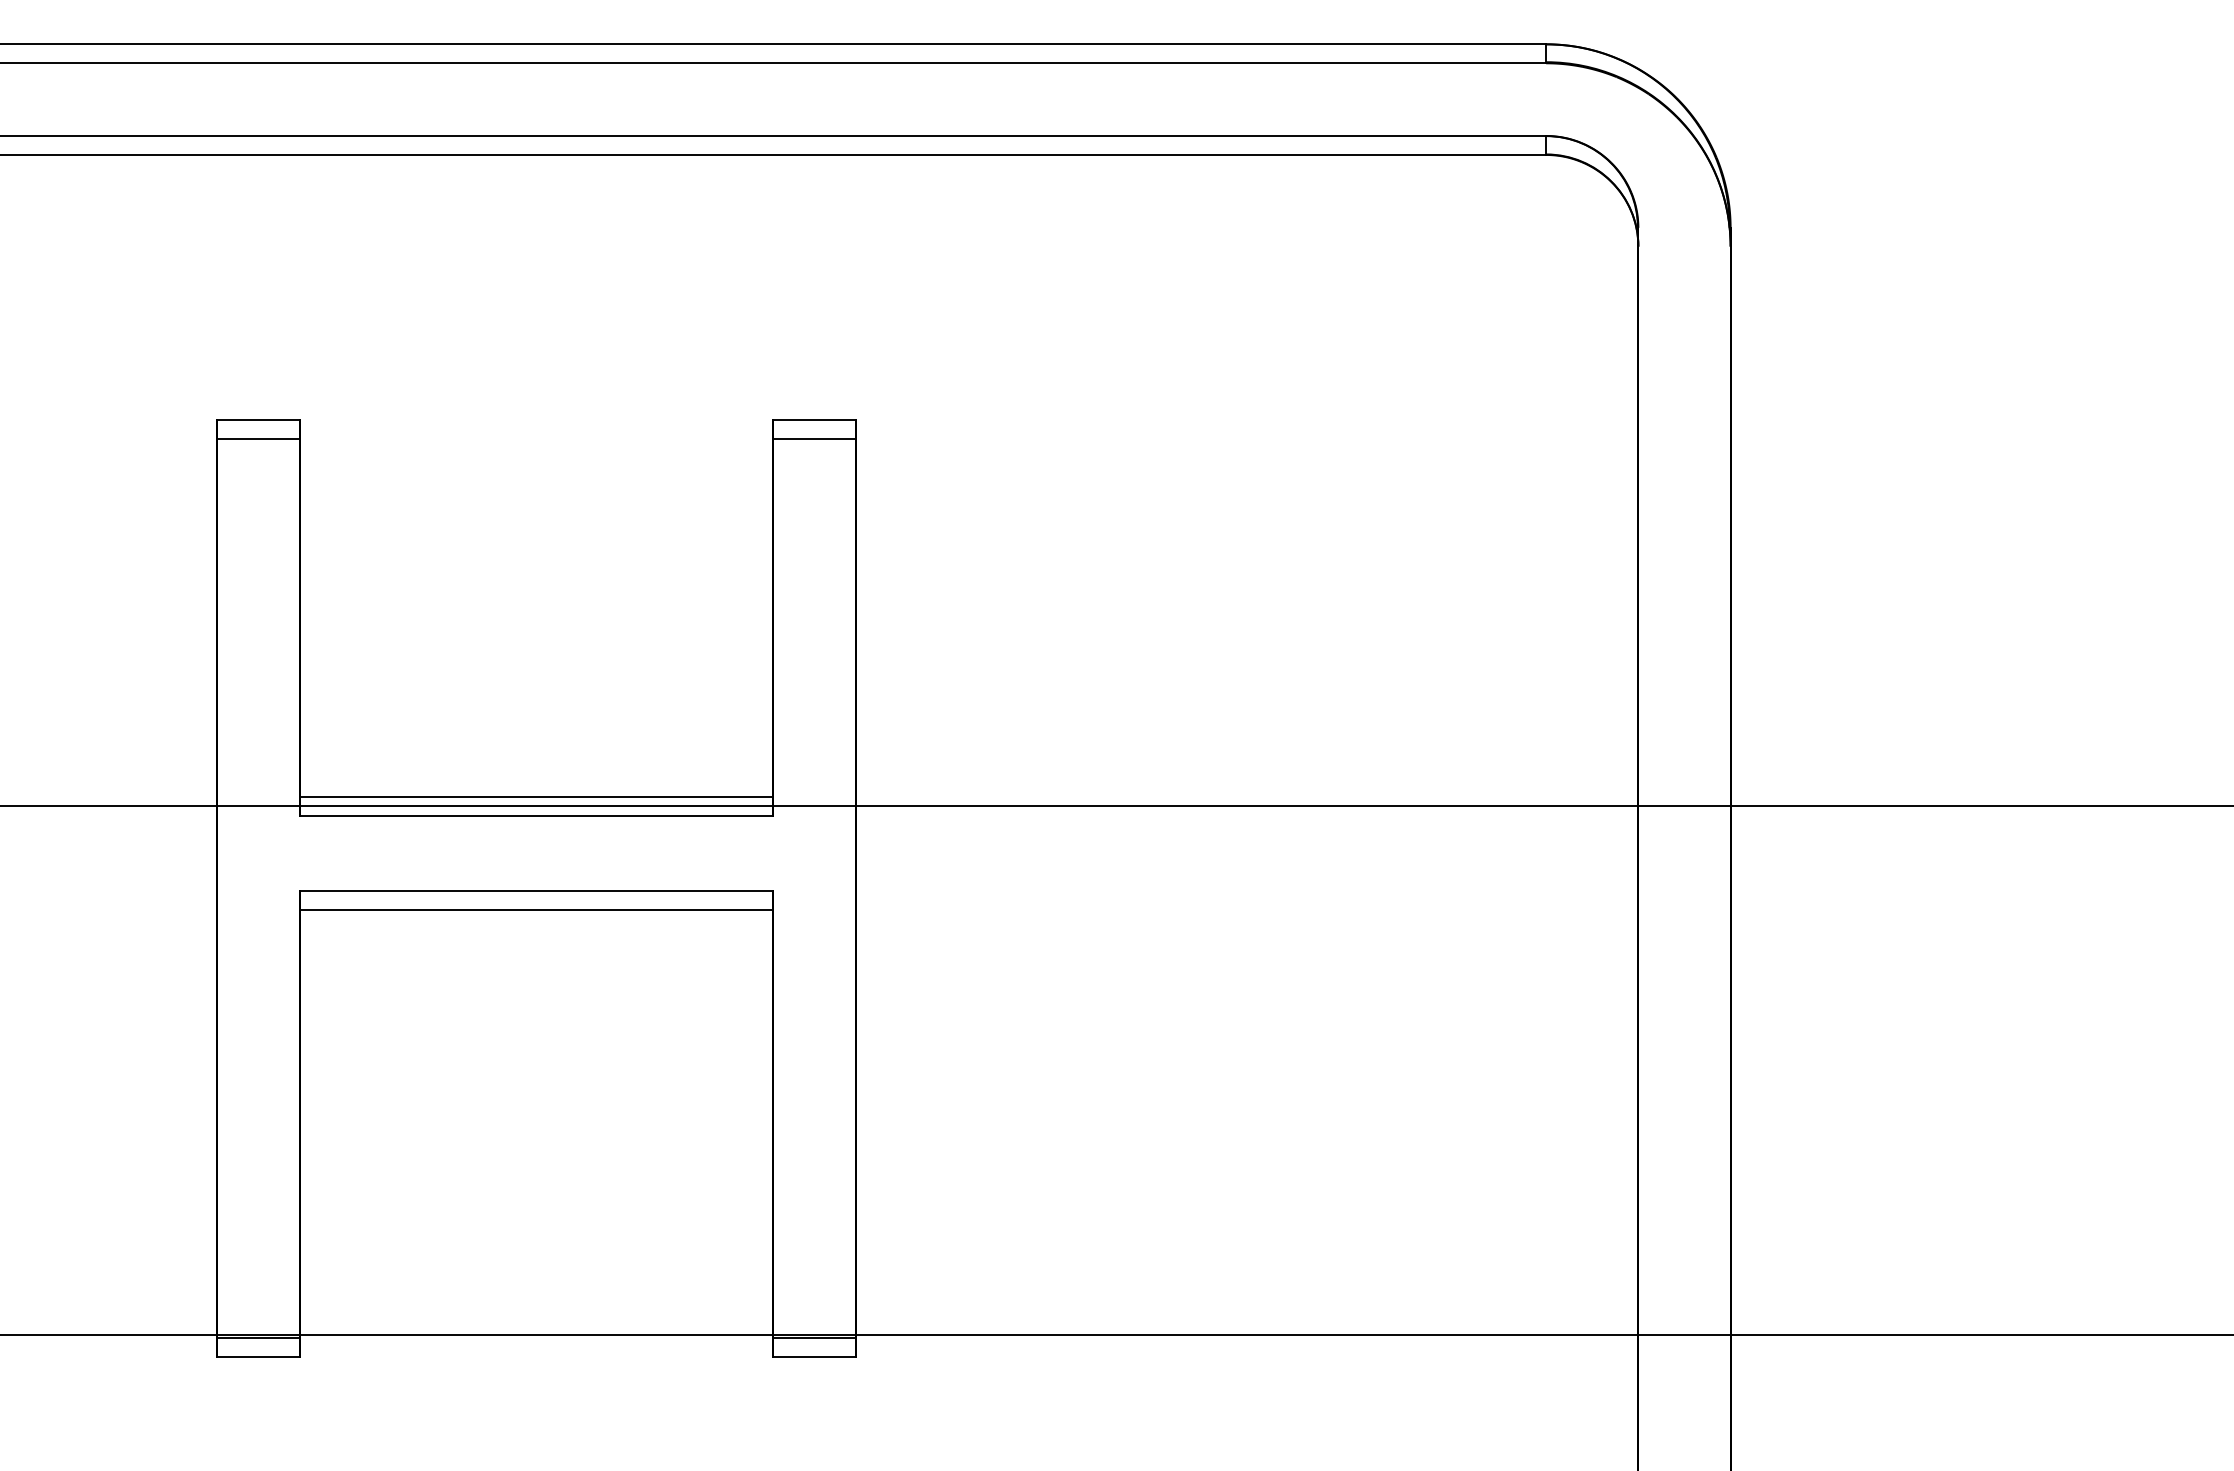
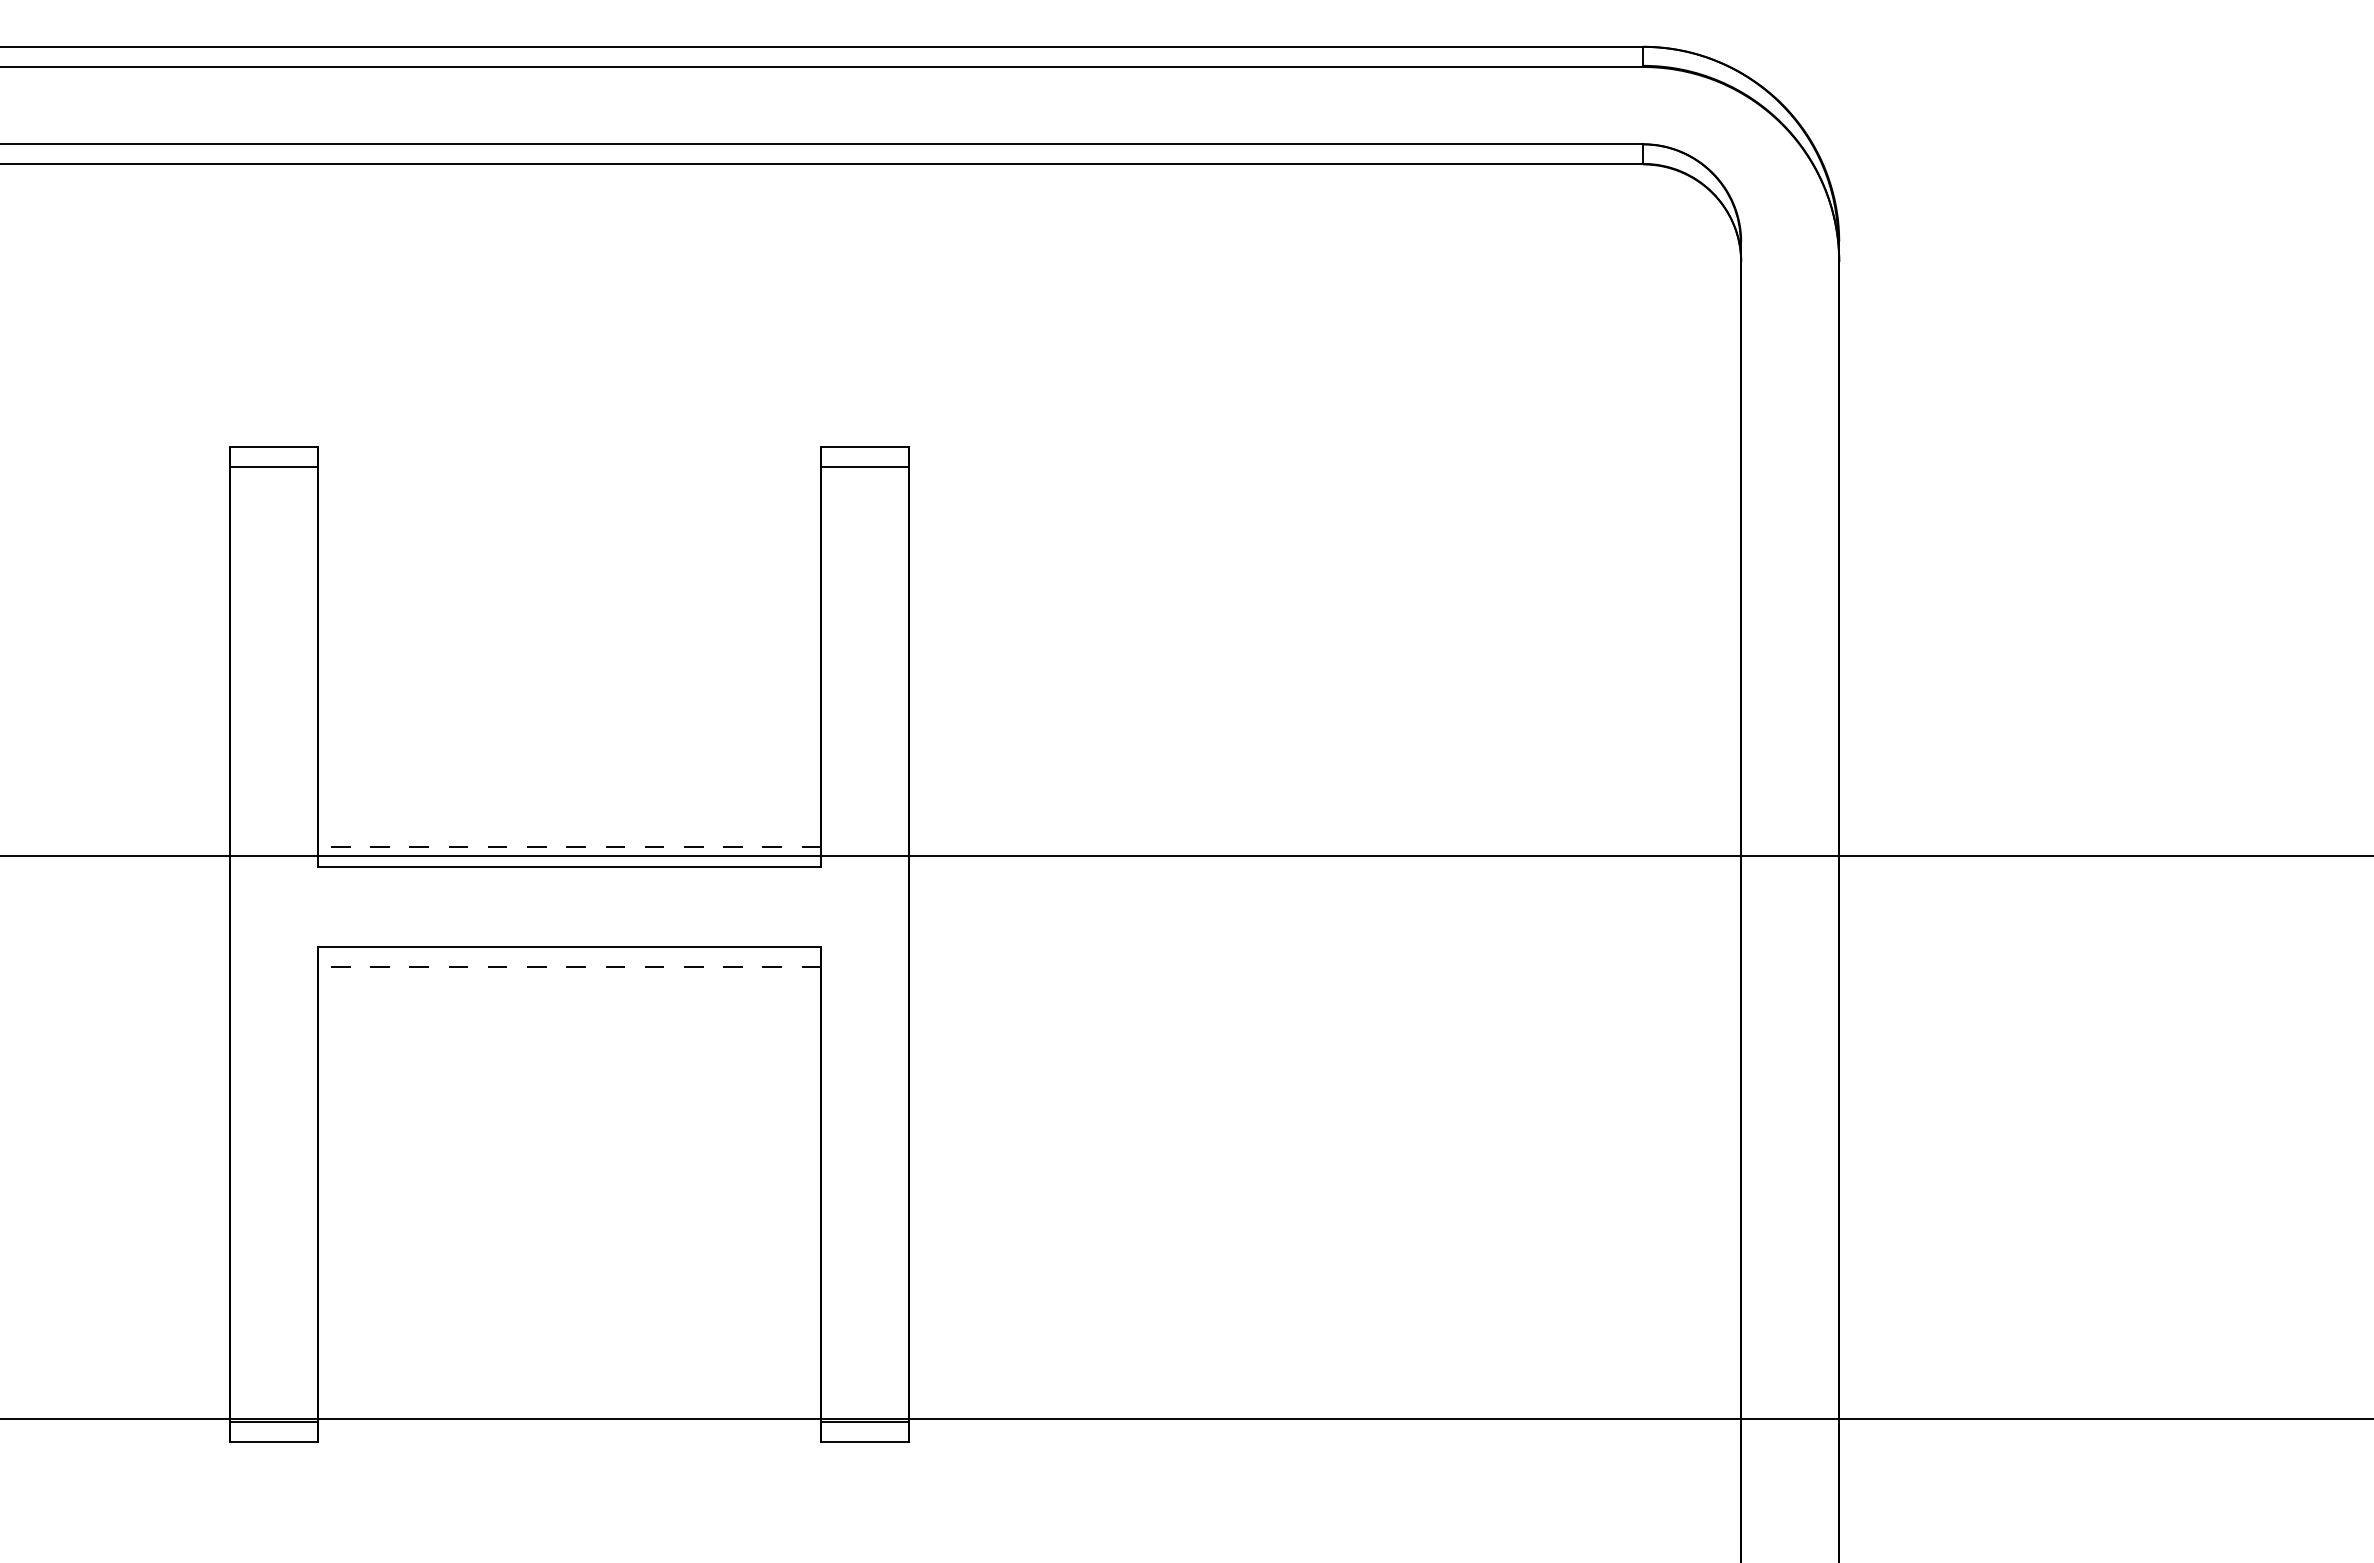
line: (536, 796) -> (569, 846), solid -> dashed
line: (536, 909) -> (569, 966), solid -> dashed

